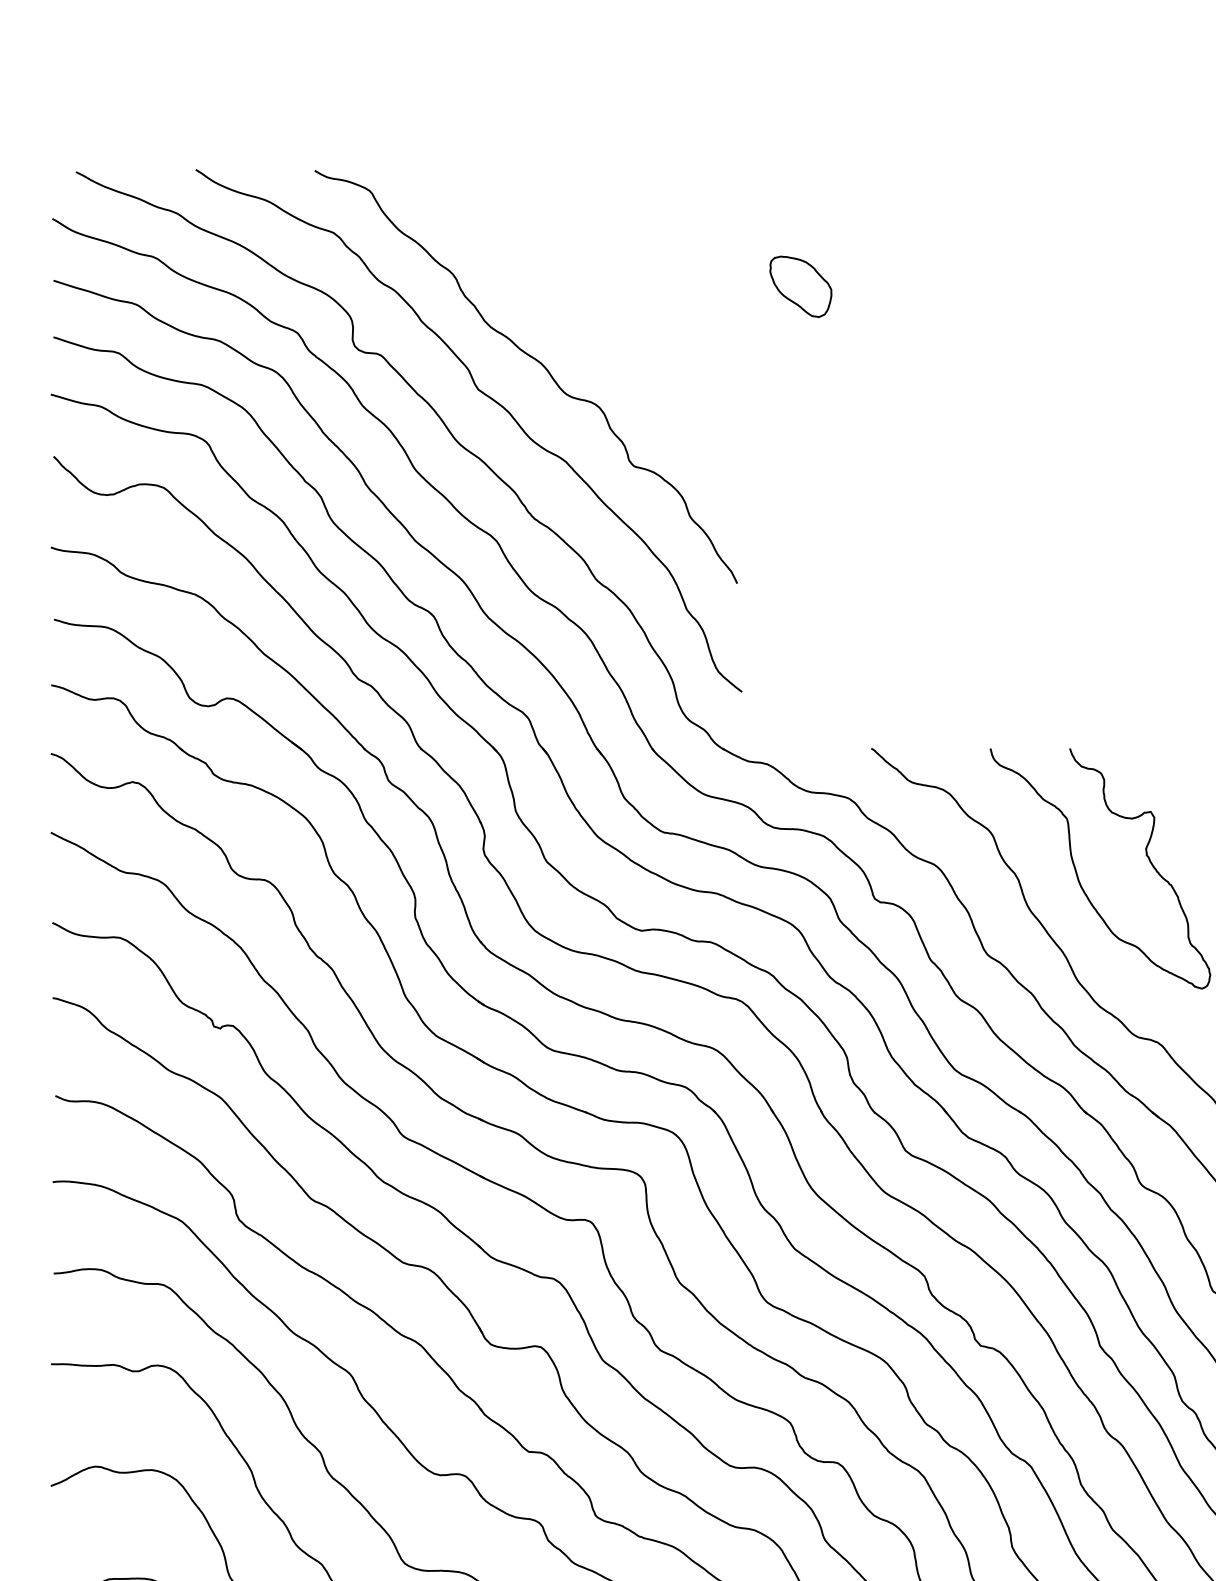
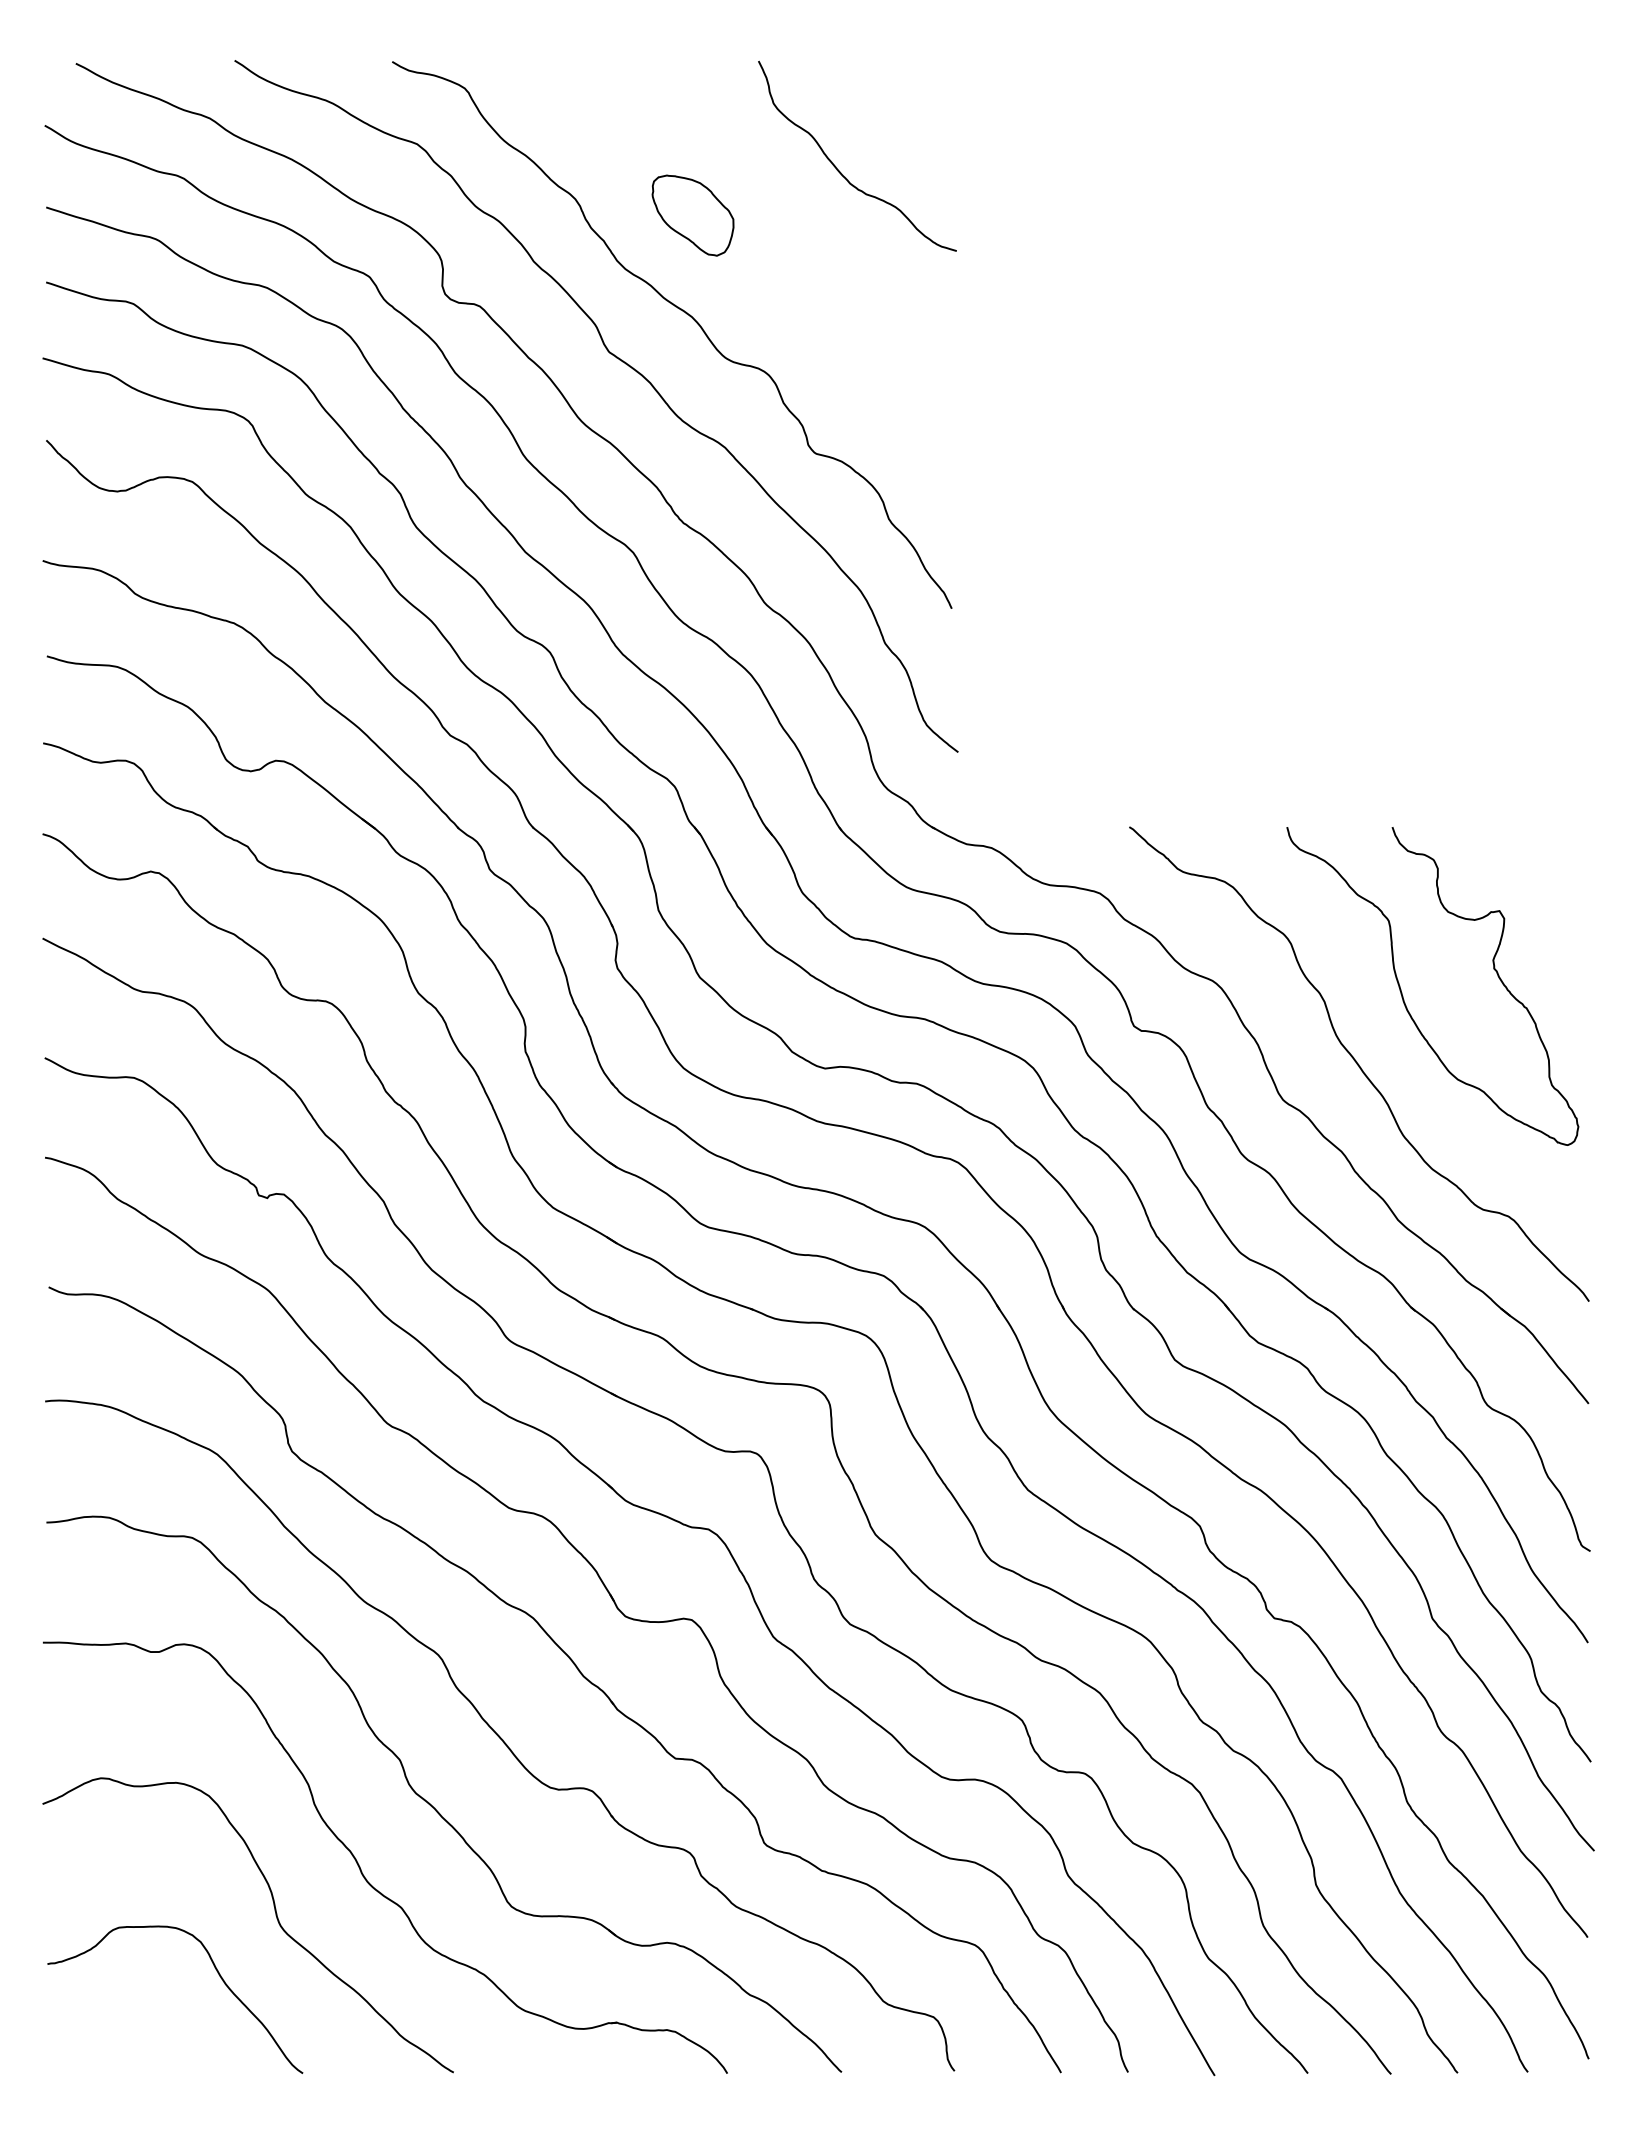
curve: (653, 253) -> (840, 171), added
part: (800, 286) -> (692, 215), moved

